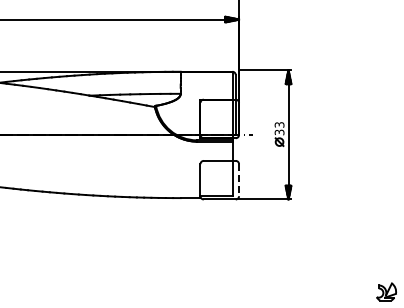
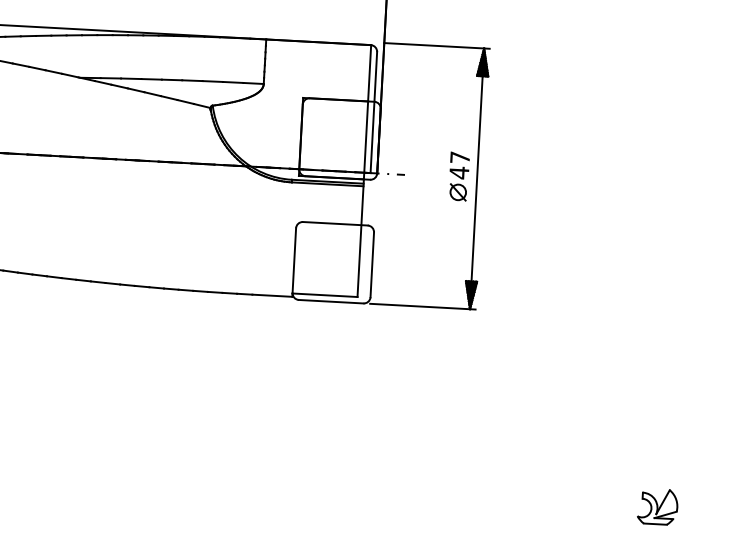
text: (279, 128) -> (459, 164), 33 -> 47
line: (239, 180) -> (373, 265), dashed -> solid

